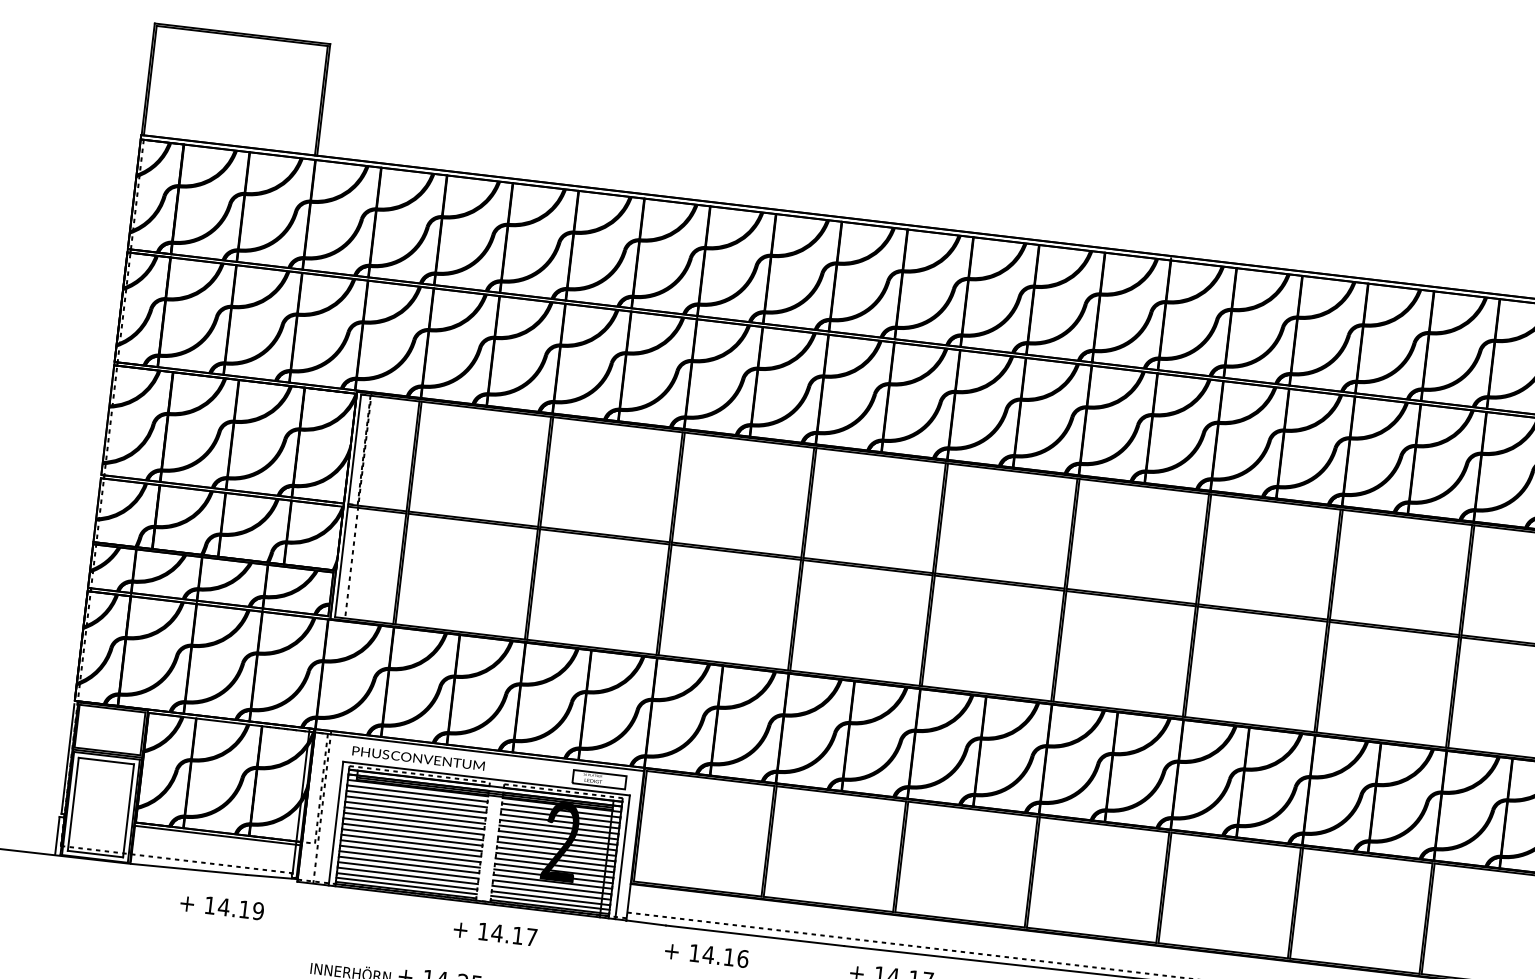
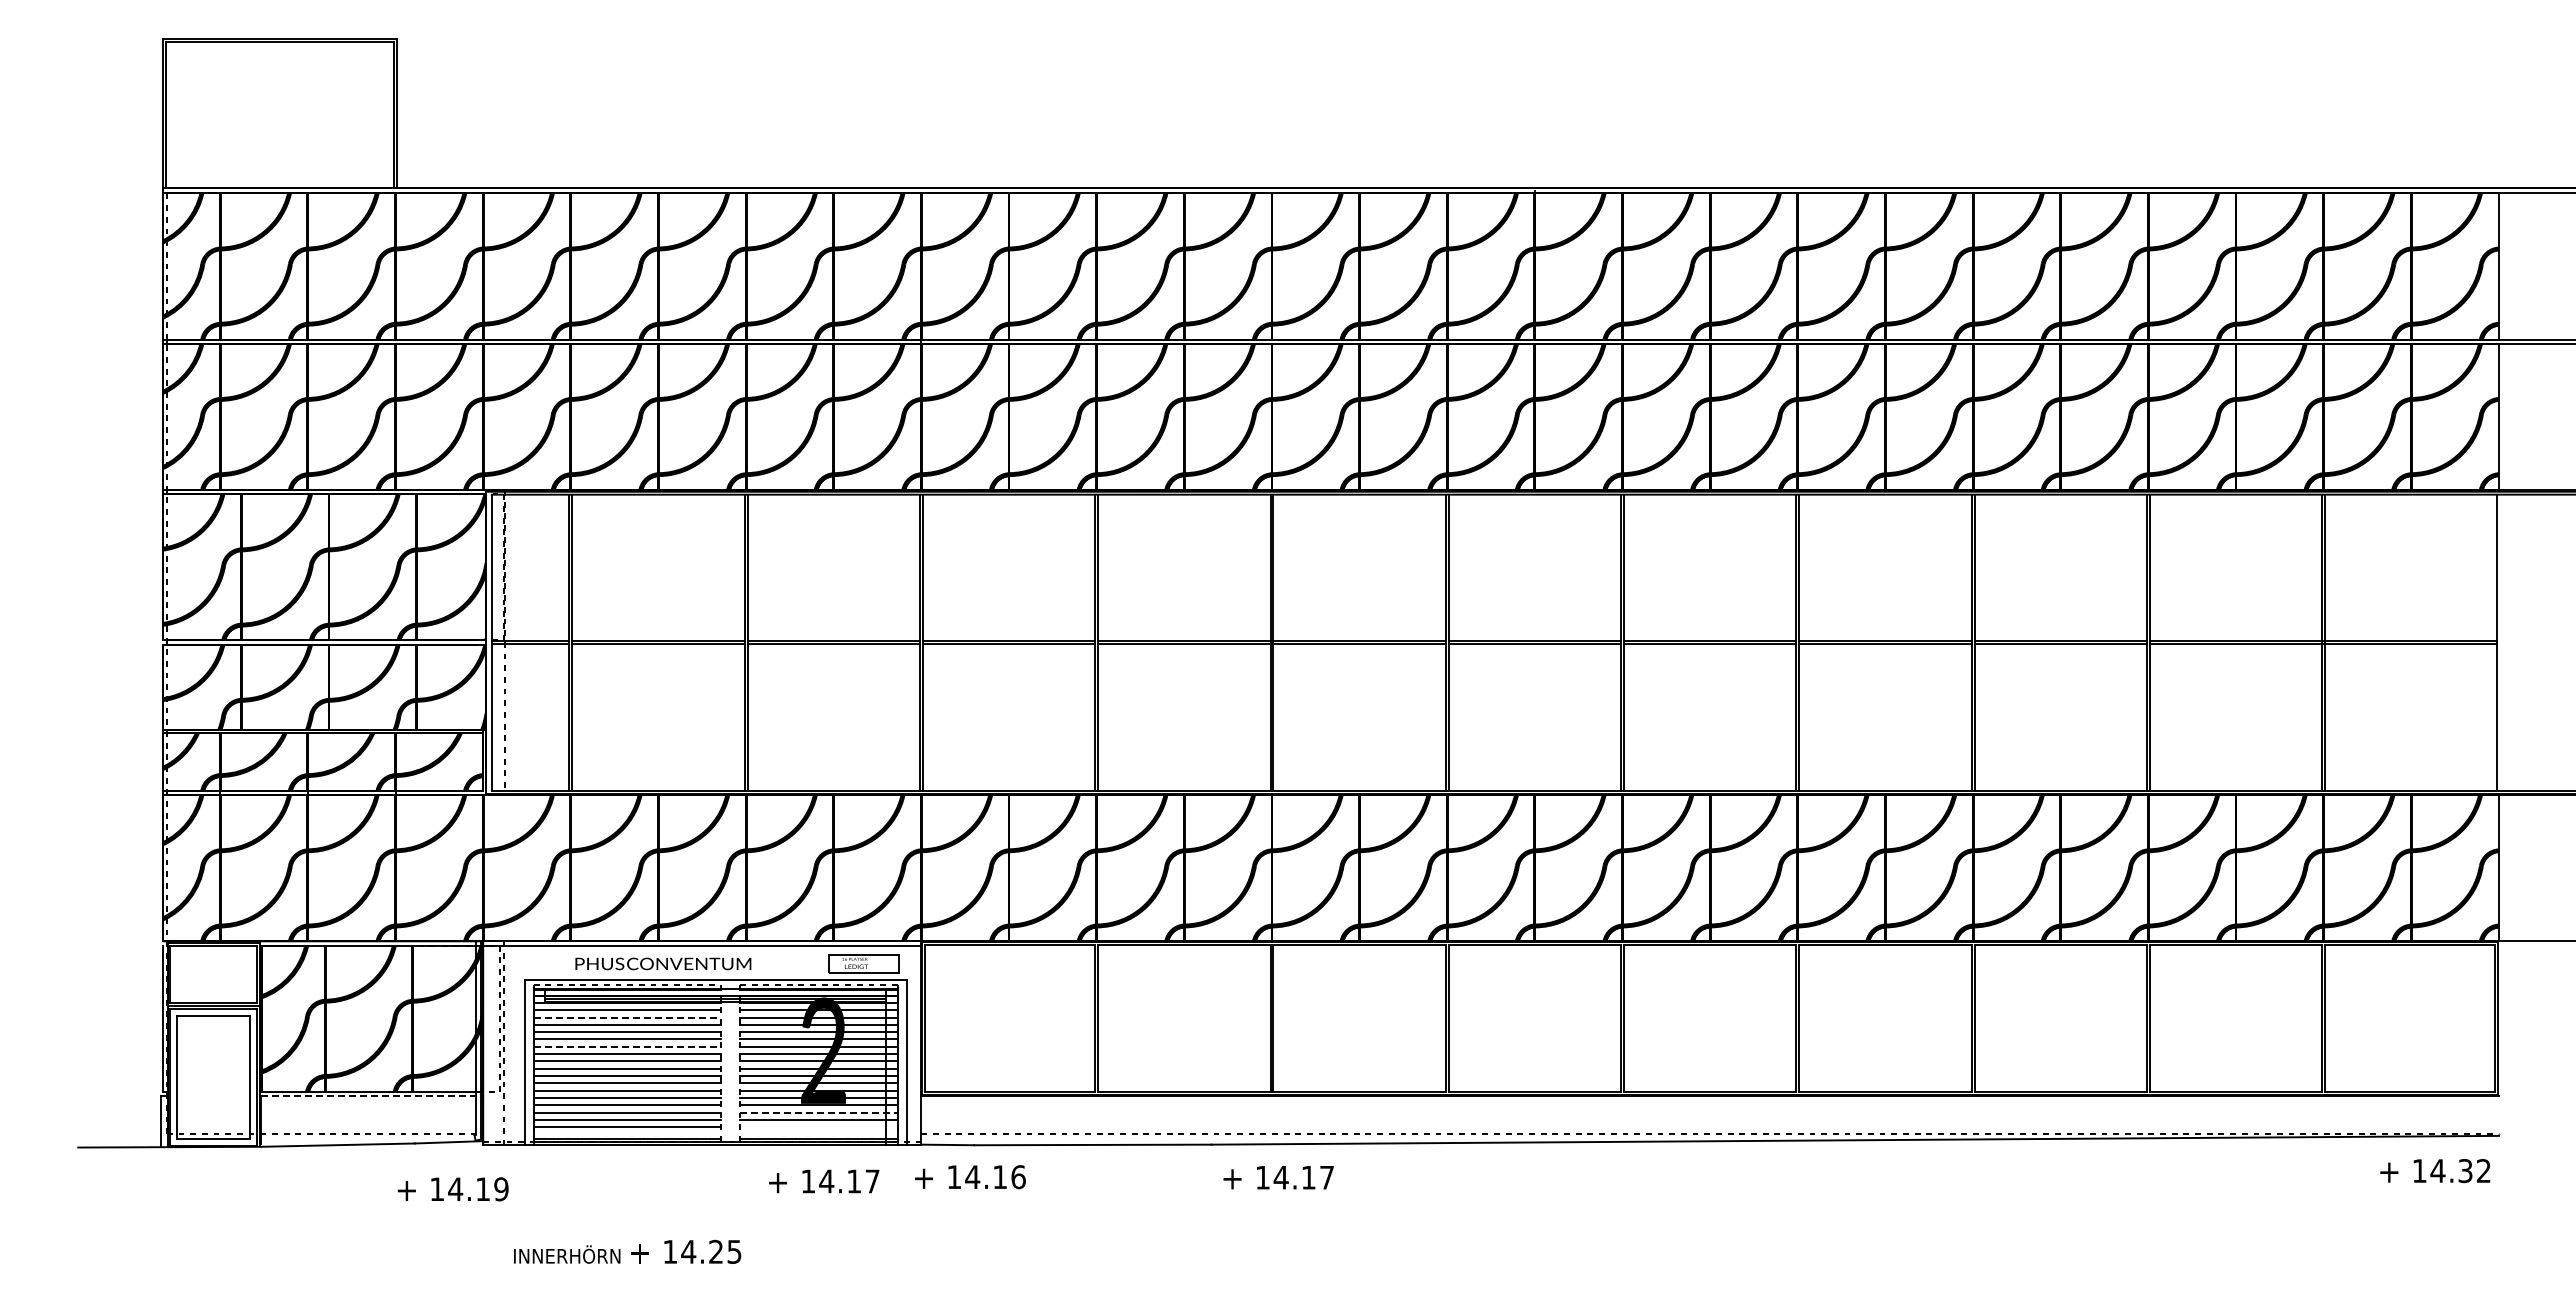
text: (418, 758) -> (663, 963), moved
line: (416, 799) -> (627, 1017), solid -> dashed
line: (414, 820) -> (627, 1046), solid -> dashed
line: (218, 835) -> (372, 1096), solid -> dashed
line: (406, 886) -> (626, 1133), removed
line: (552, 887) -> (818, 1112), solid -> dashed
line: (550, 898) -> (818, 1127), removed
line: (550, 903) -> (818, 1133), removed
text: (222, 907) -> (453, 1189), moved
text: (495, 933) -> (824, 1181), moved
text: (706, 954) -> (970, 1177), moved

